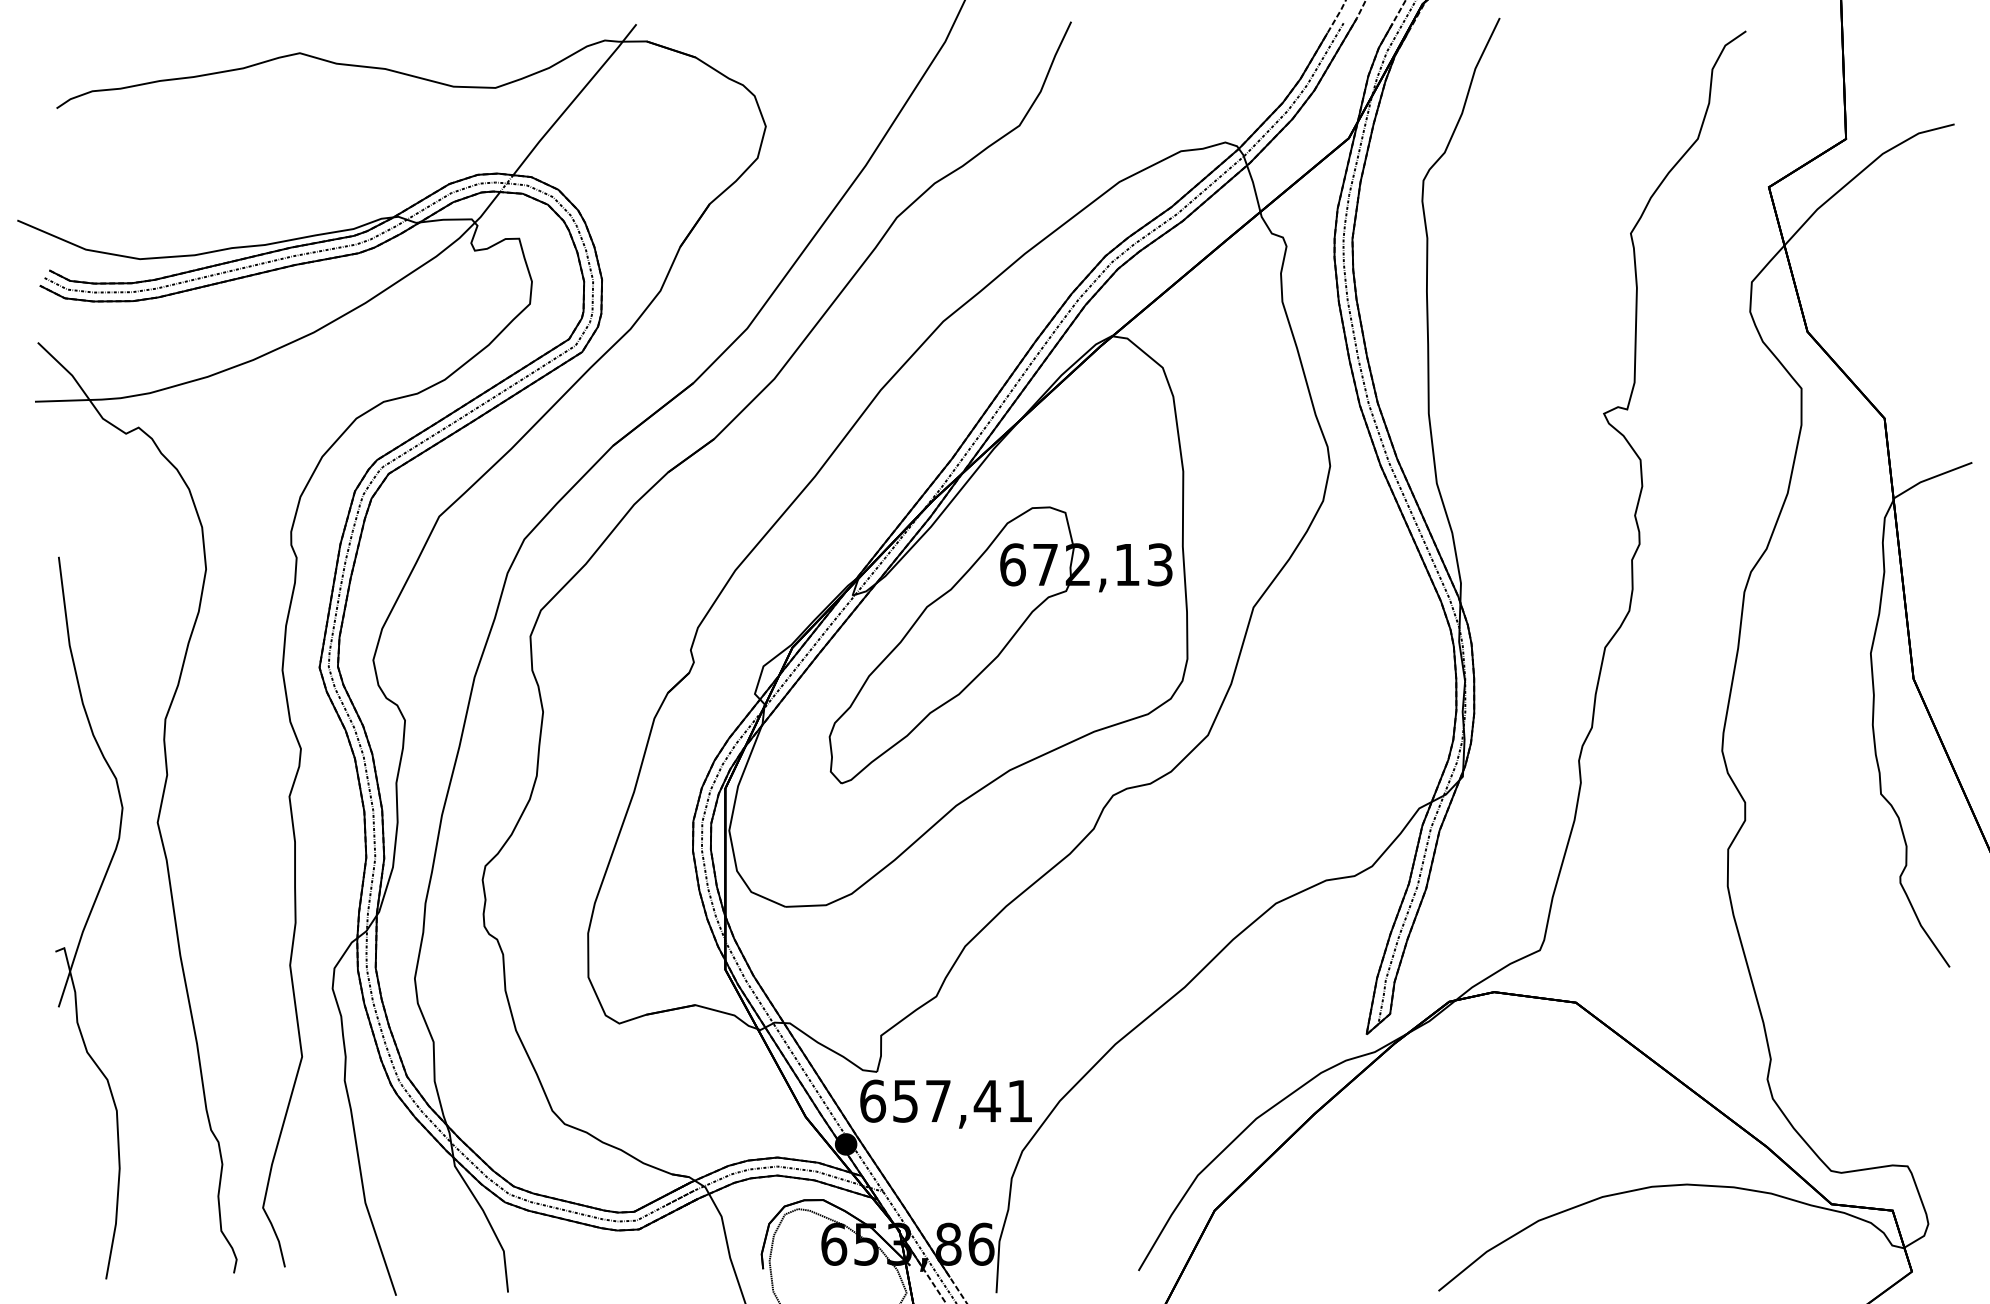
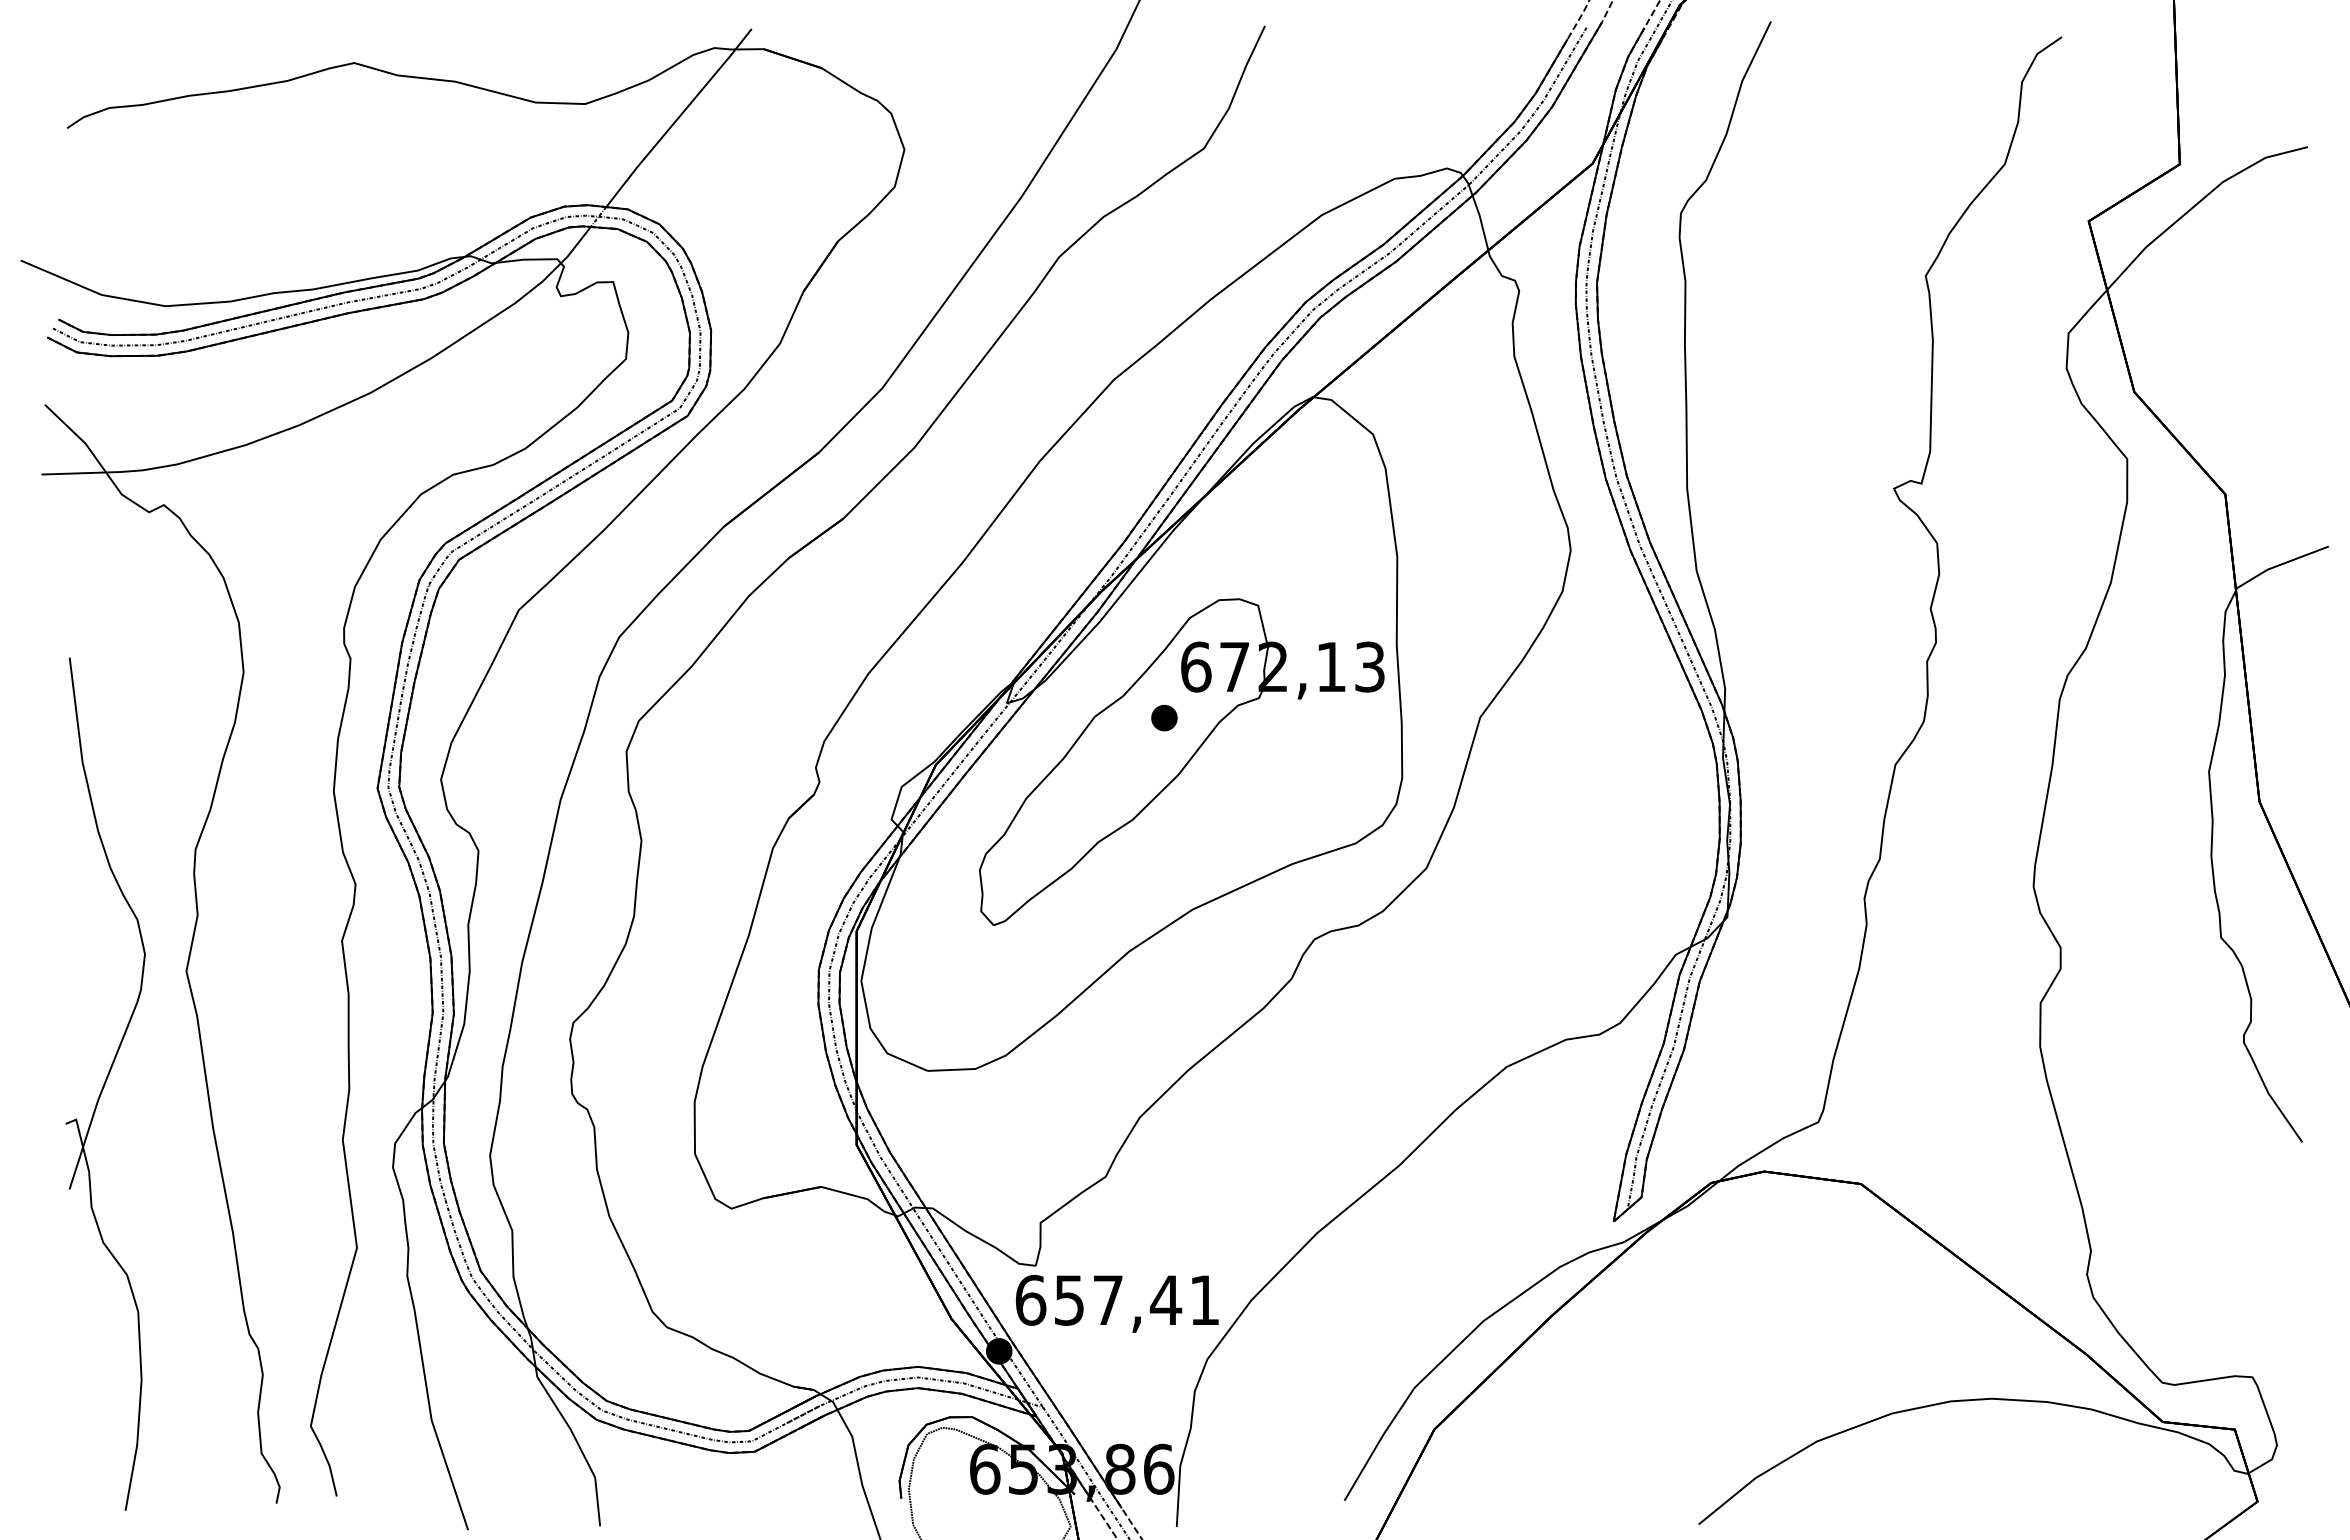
part: (986, 607) -> (1164, 717), added

